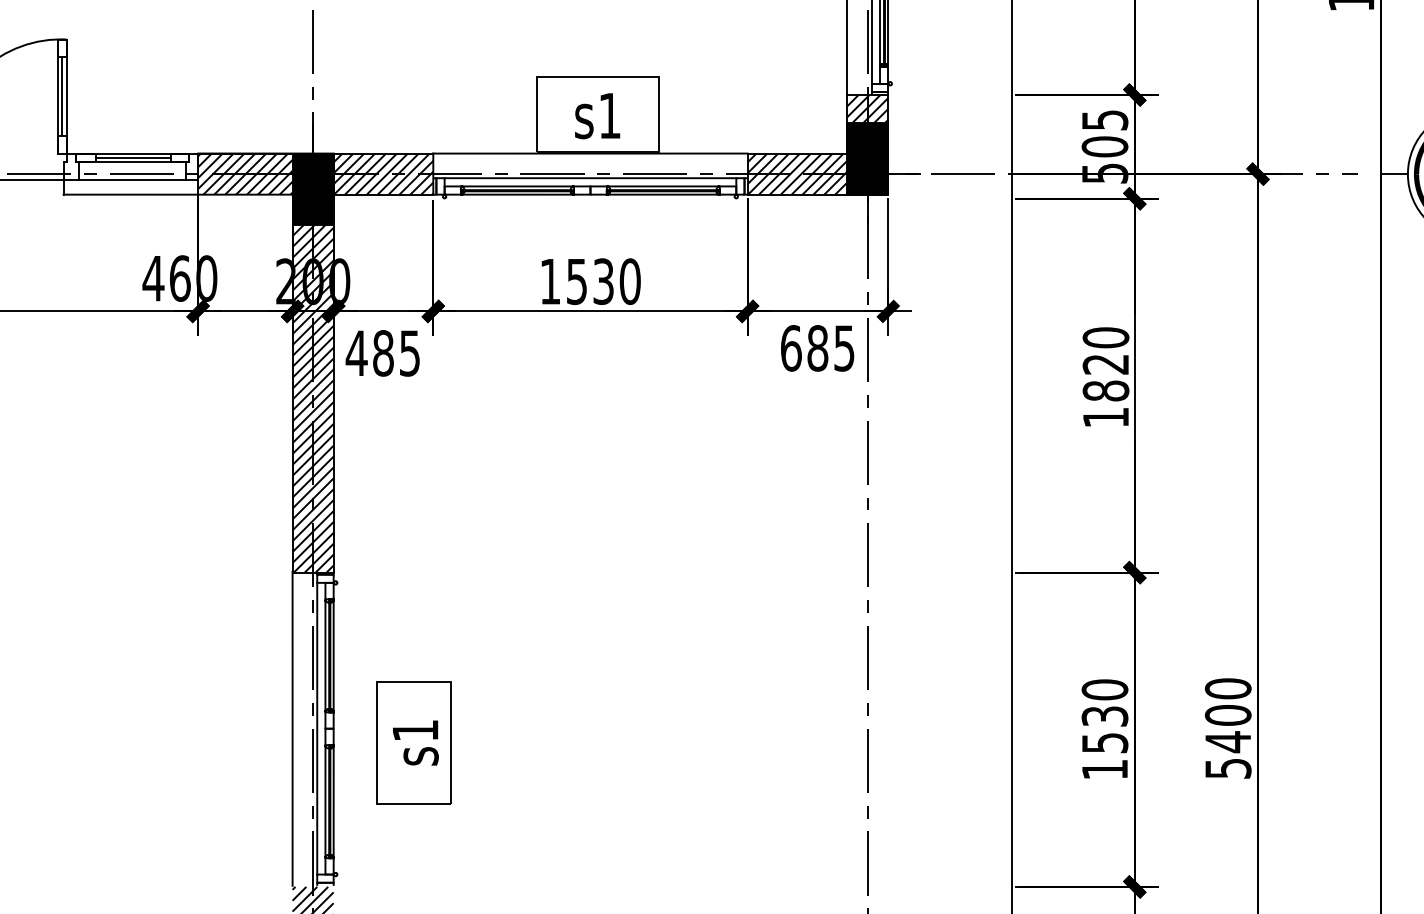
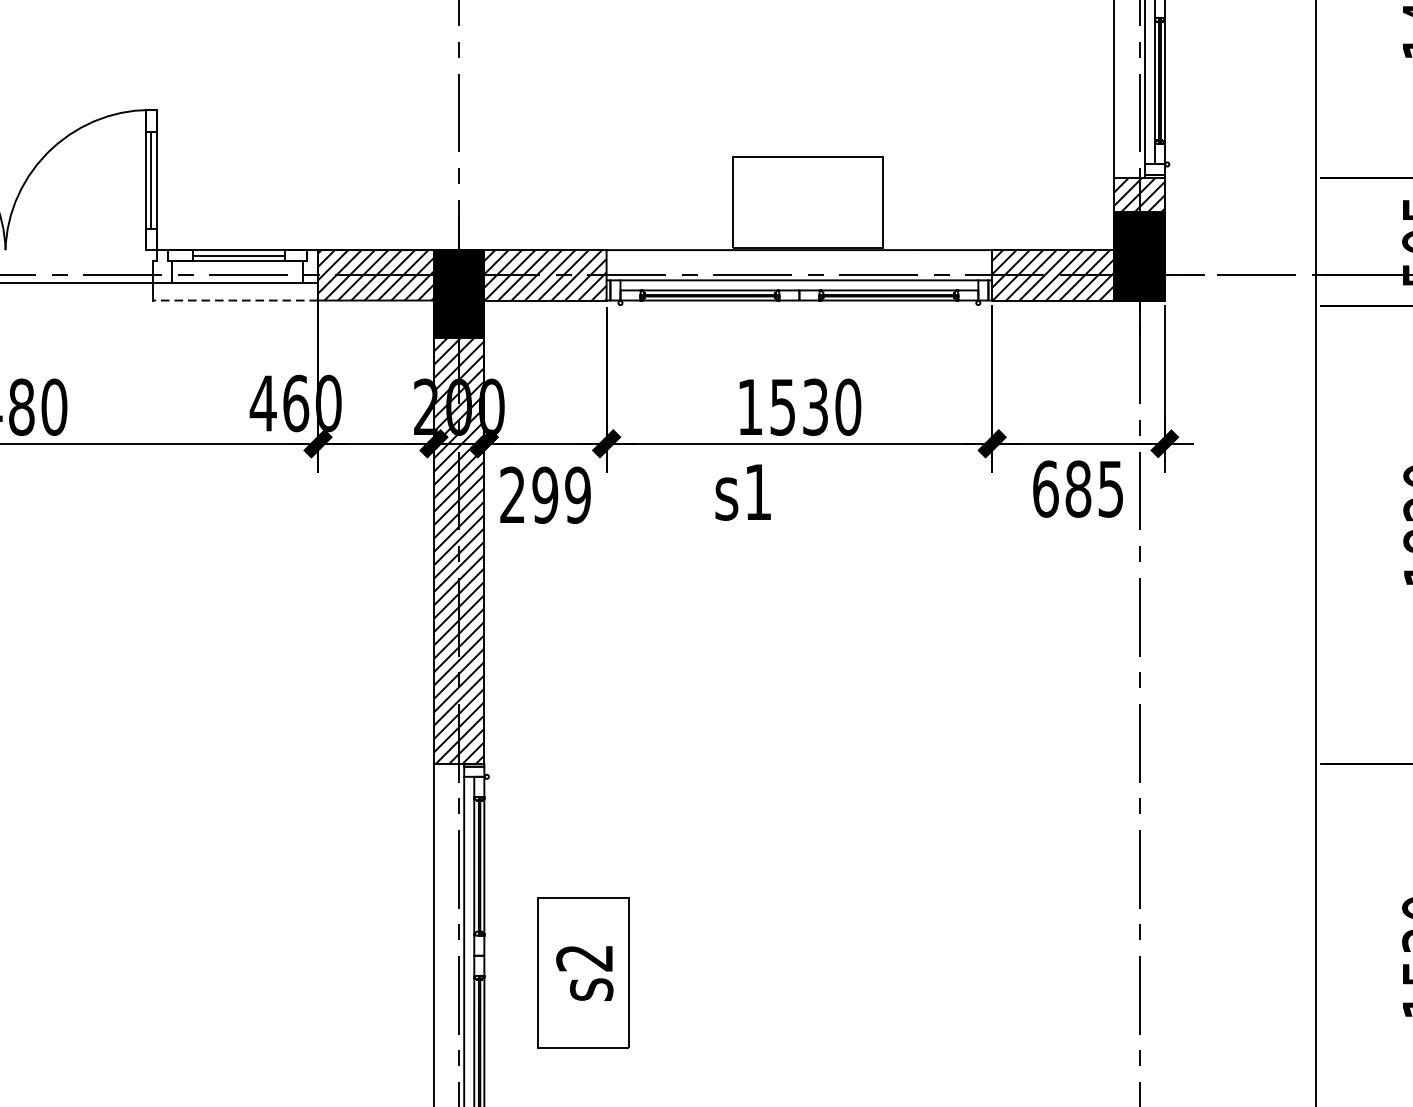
text: (597, 116) -> (743, 492), moved
line: (130, 194) -> (235, 300), solid -> dashed
text: (382, 353) -> (544, 495), 485 -> 299
text: (415, 730) -> (584, 957), s1 -> s2

